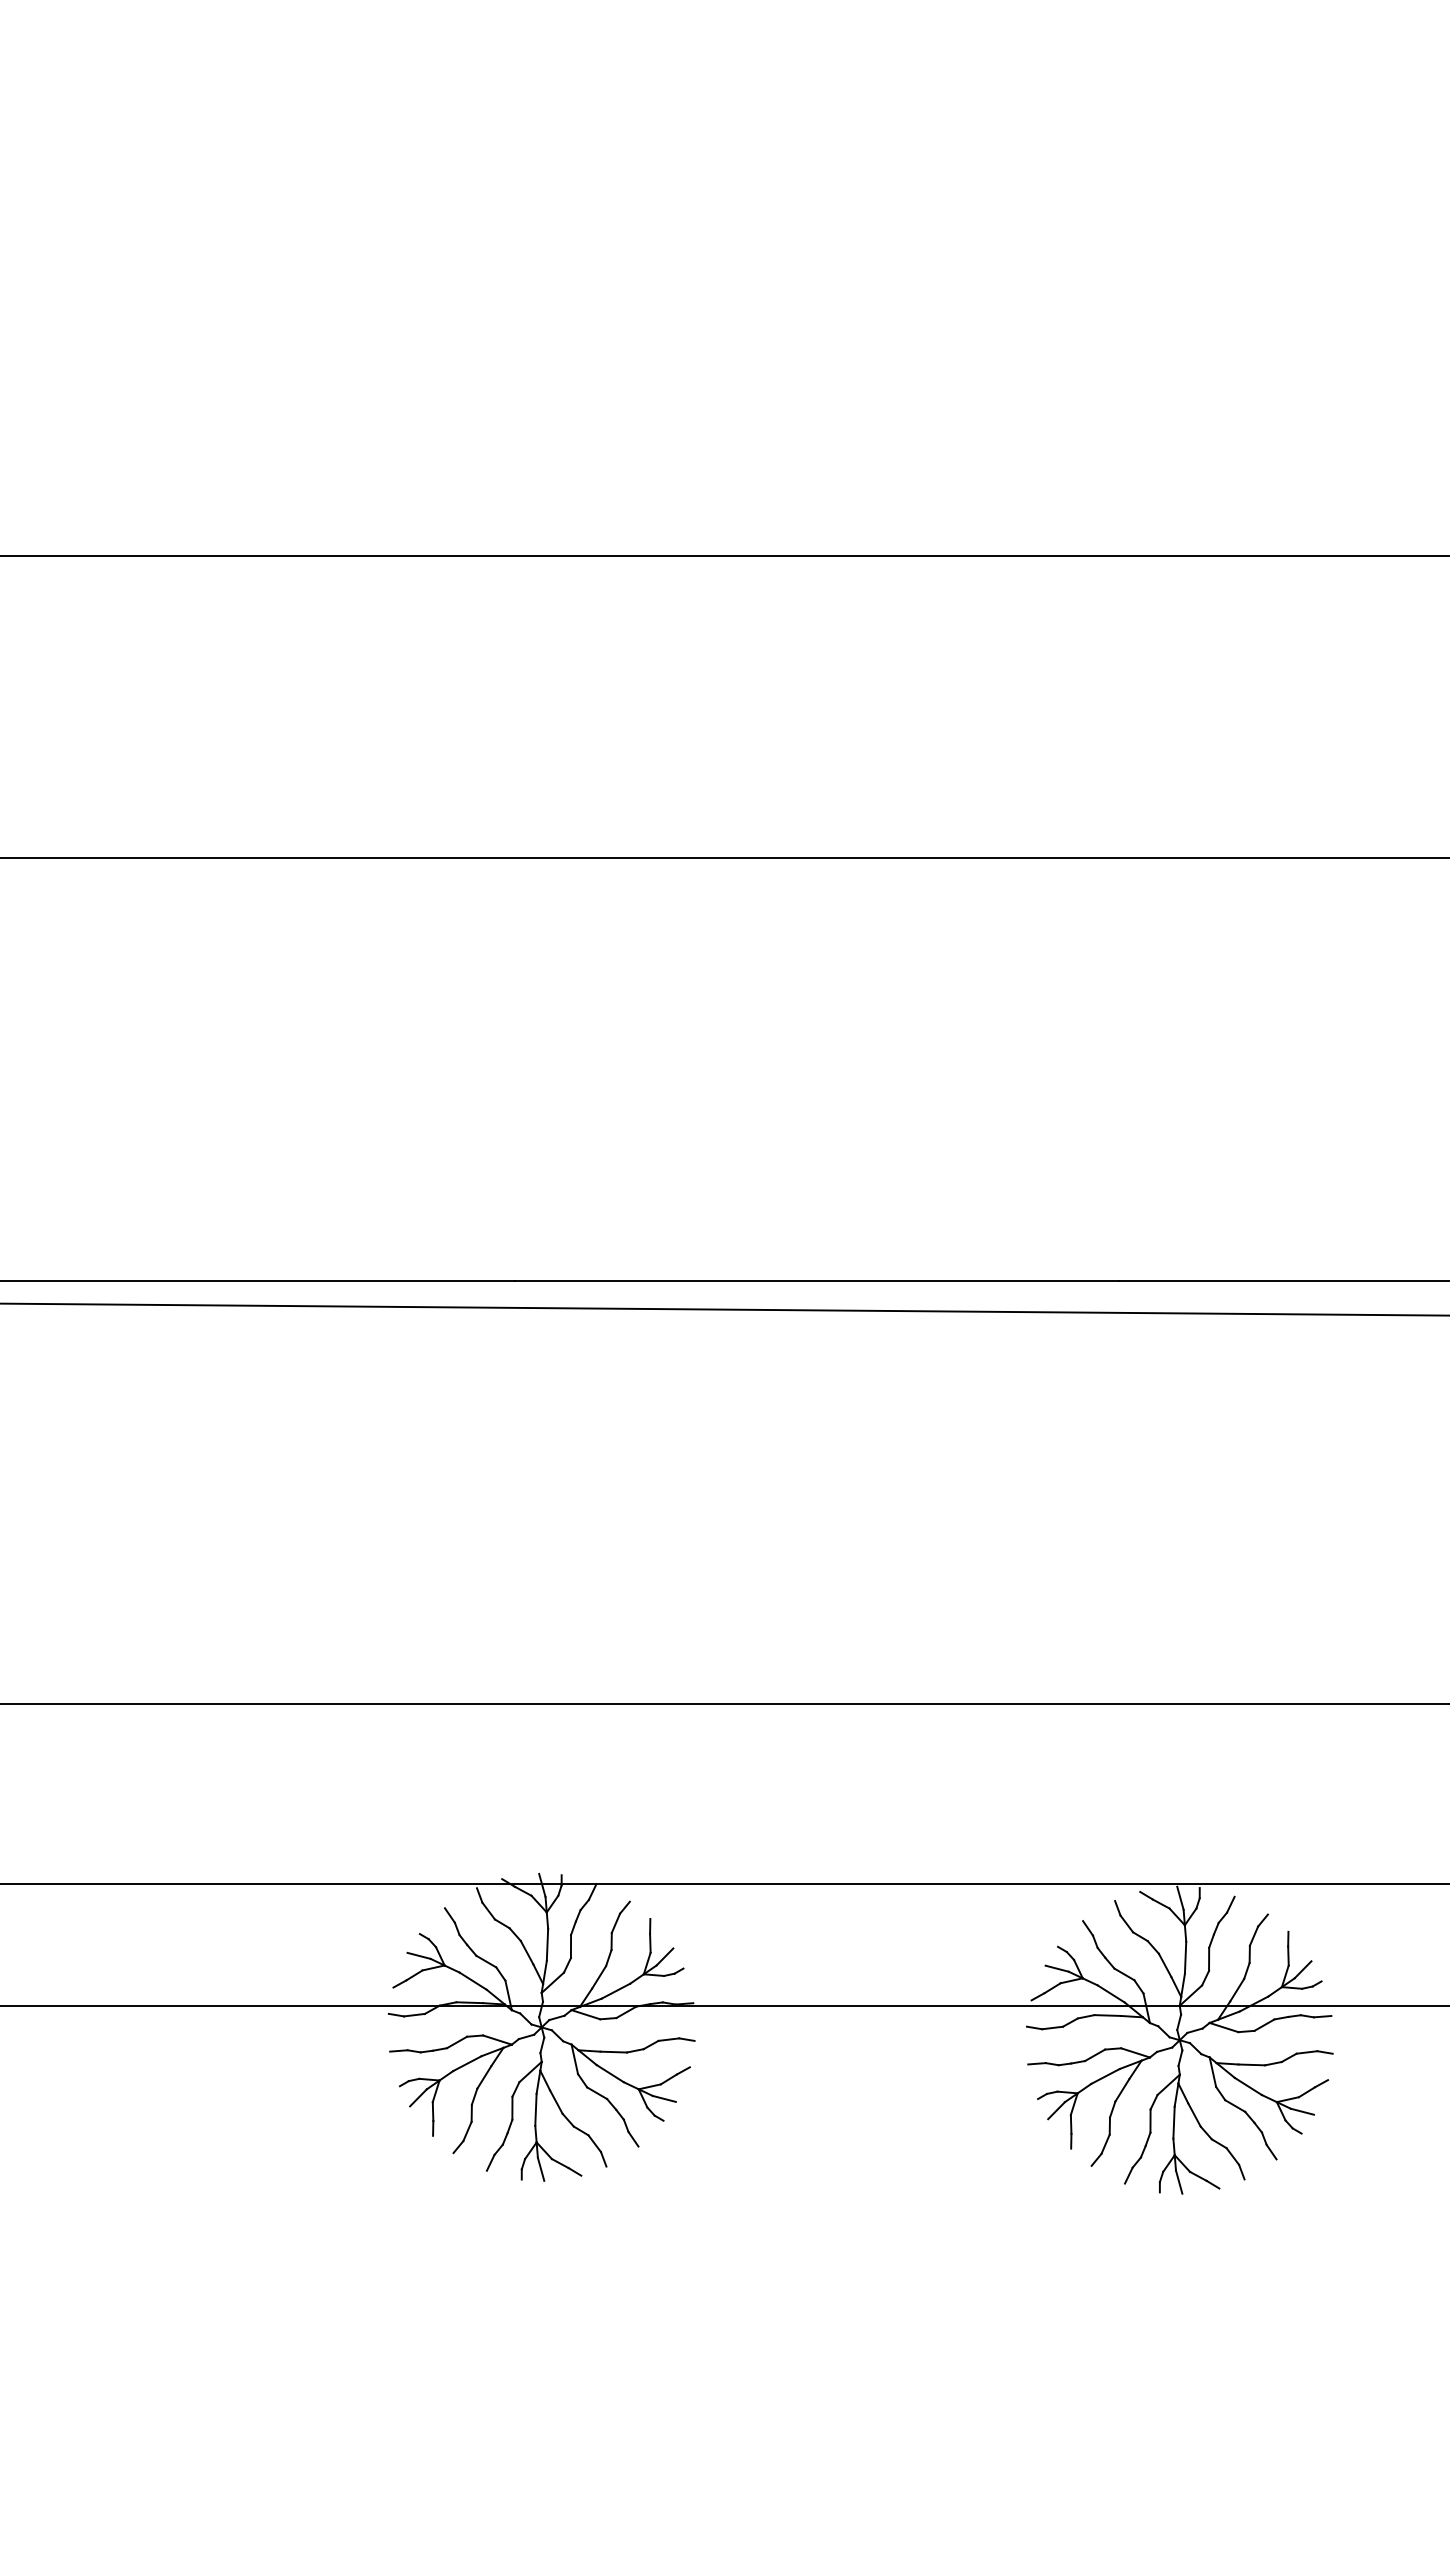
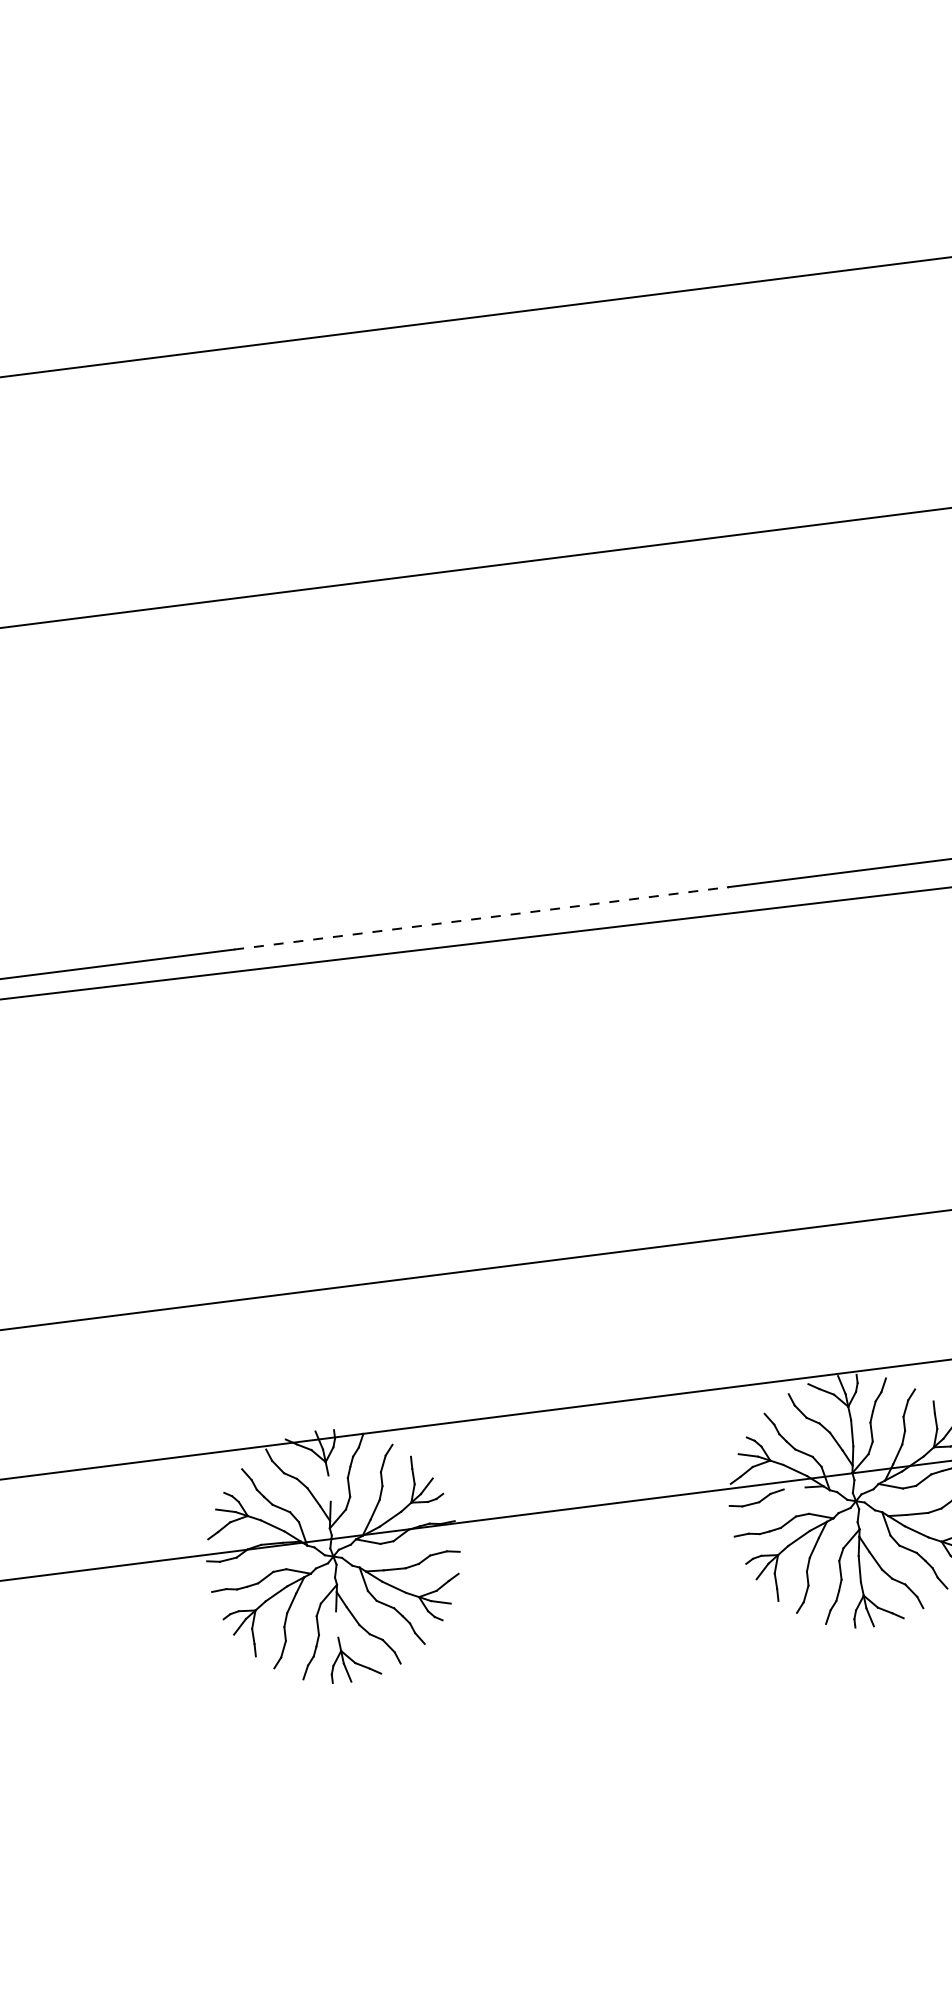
line: (817, 1280) -> (481, 917), solid -> dashed
line: (547, 1944) -> (329, 1488), removed
line: (1107, 2015) -> (794, 1488), removed
line: (535, 2109) -> (336, 1624), removed

